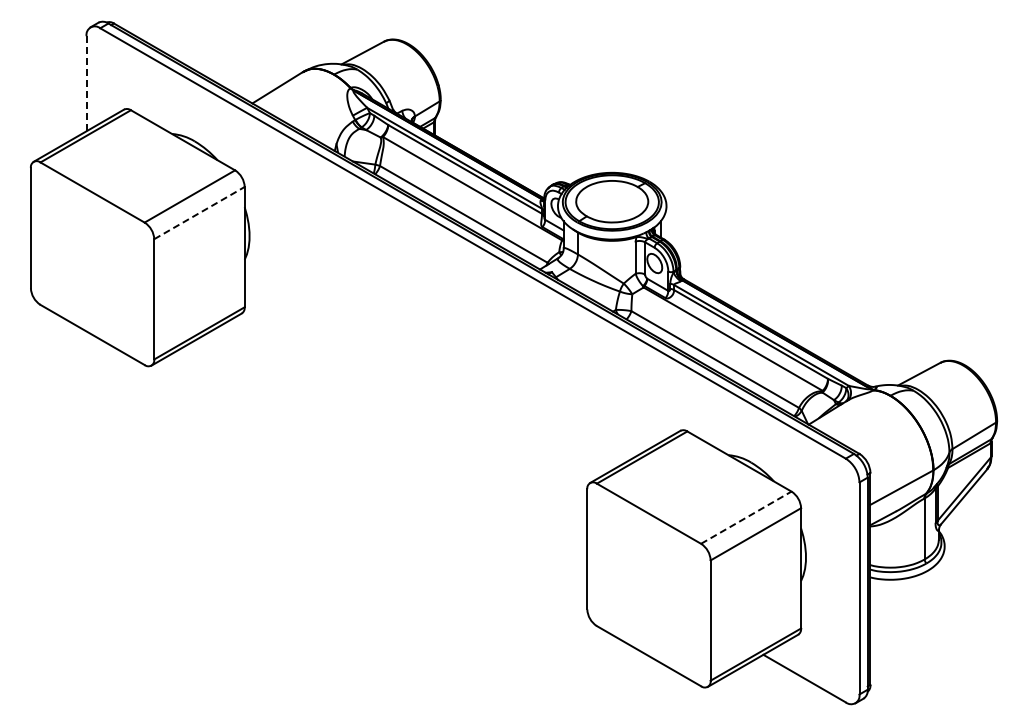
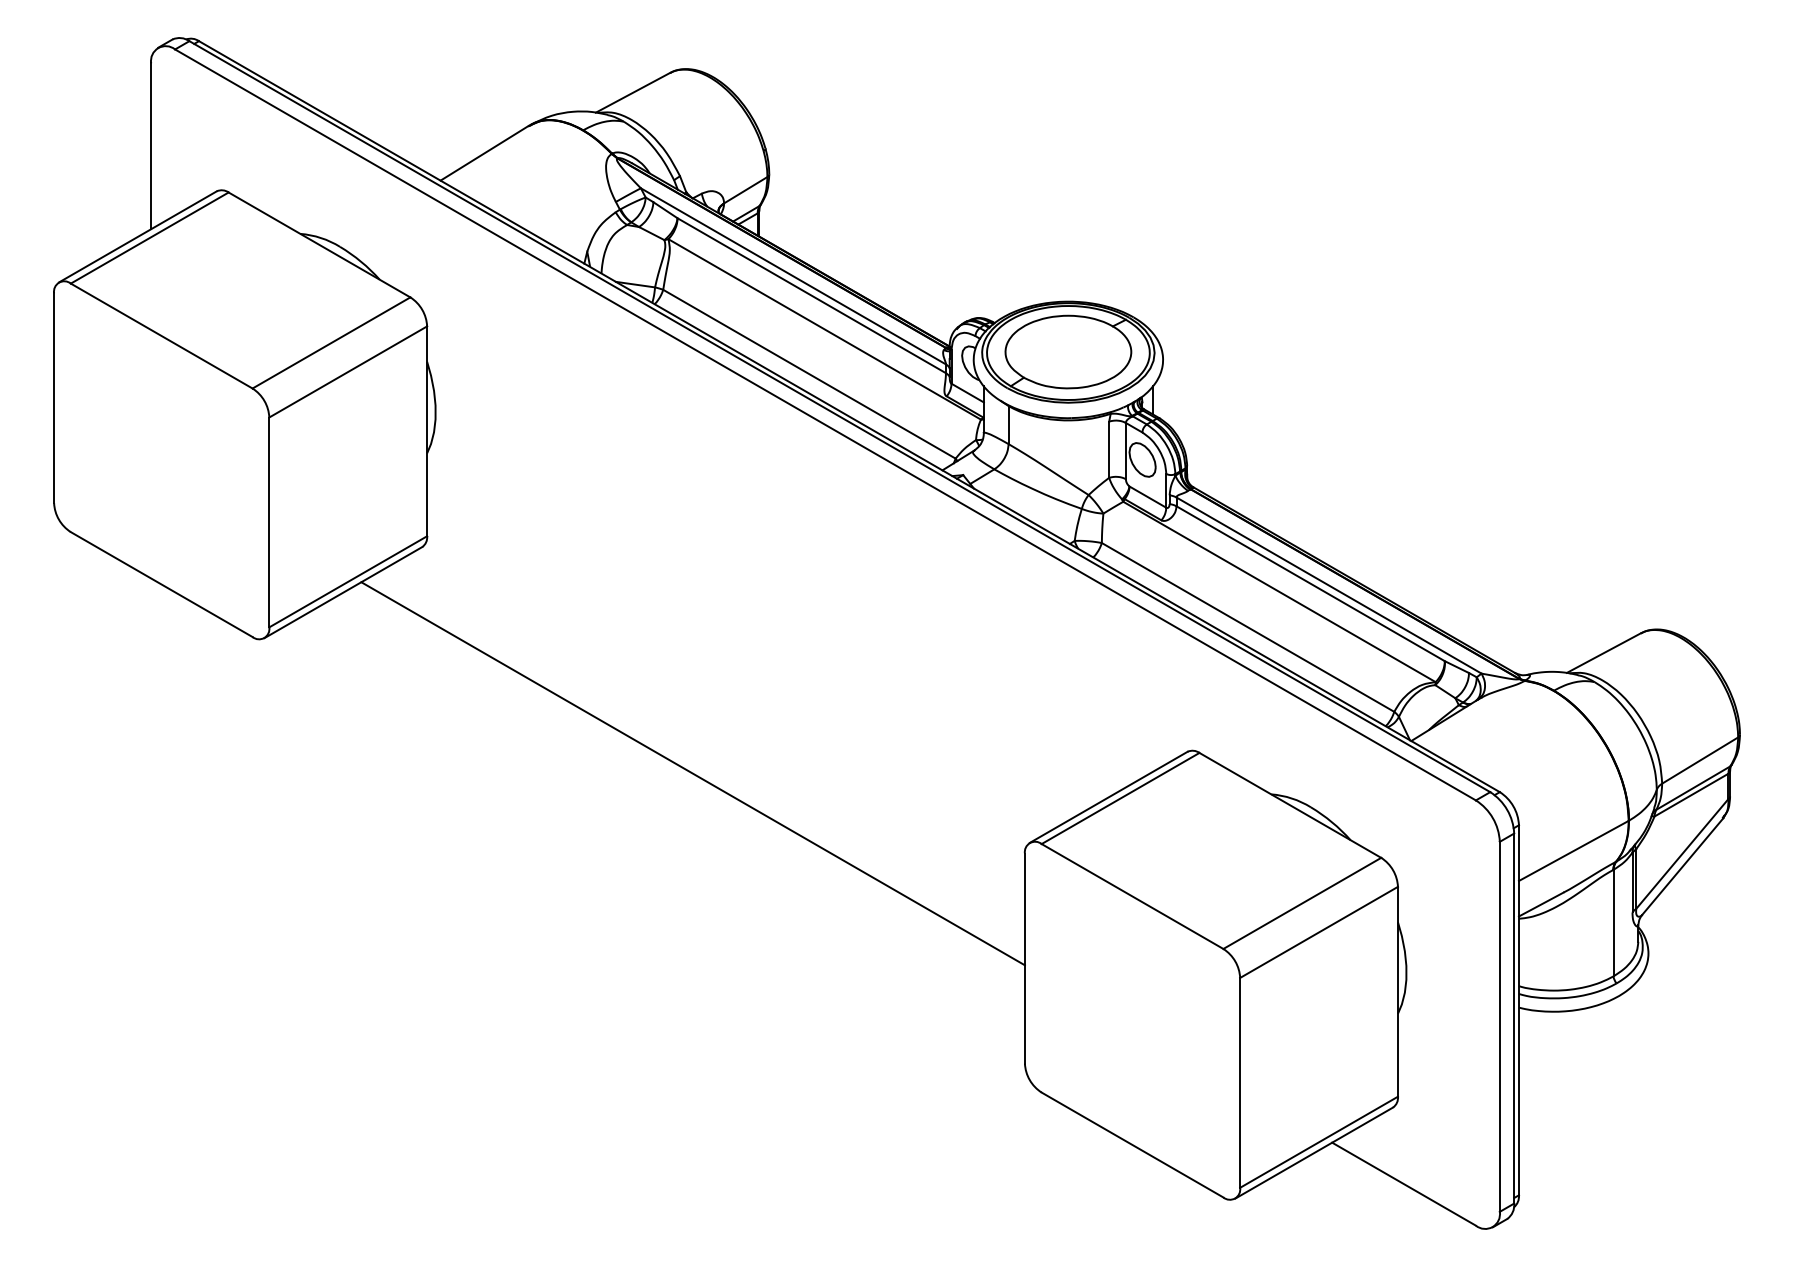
line: (86, 83) -> (151, 145), dashed -> solid
line: (199, 212) -> (348, 370), dashed -> solid
line: (397, 443) -> (693, 773), added
line: (746, 517) -> (1302, 903), dashed -> solid

